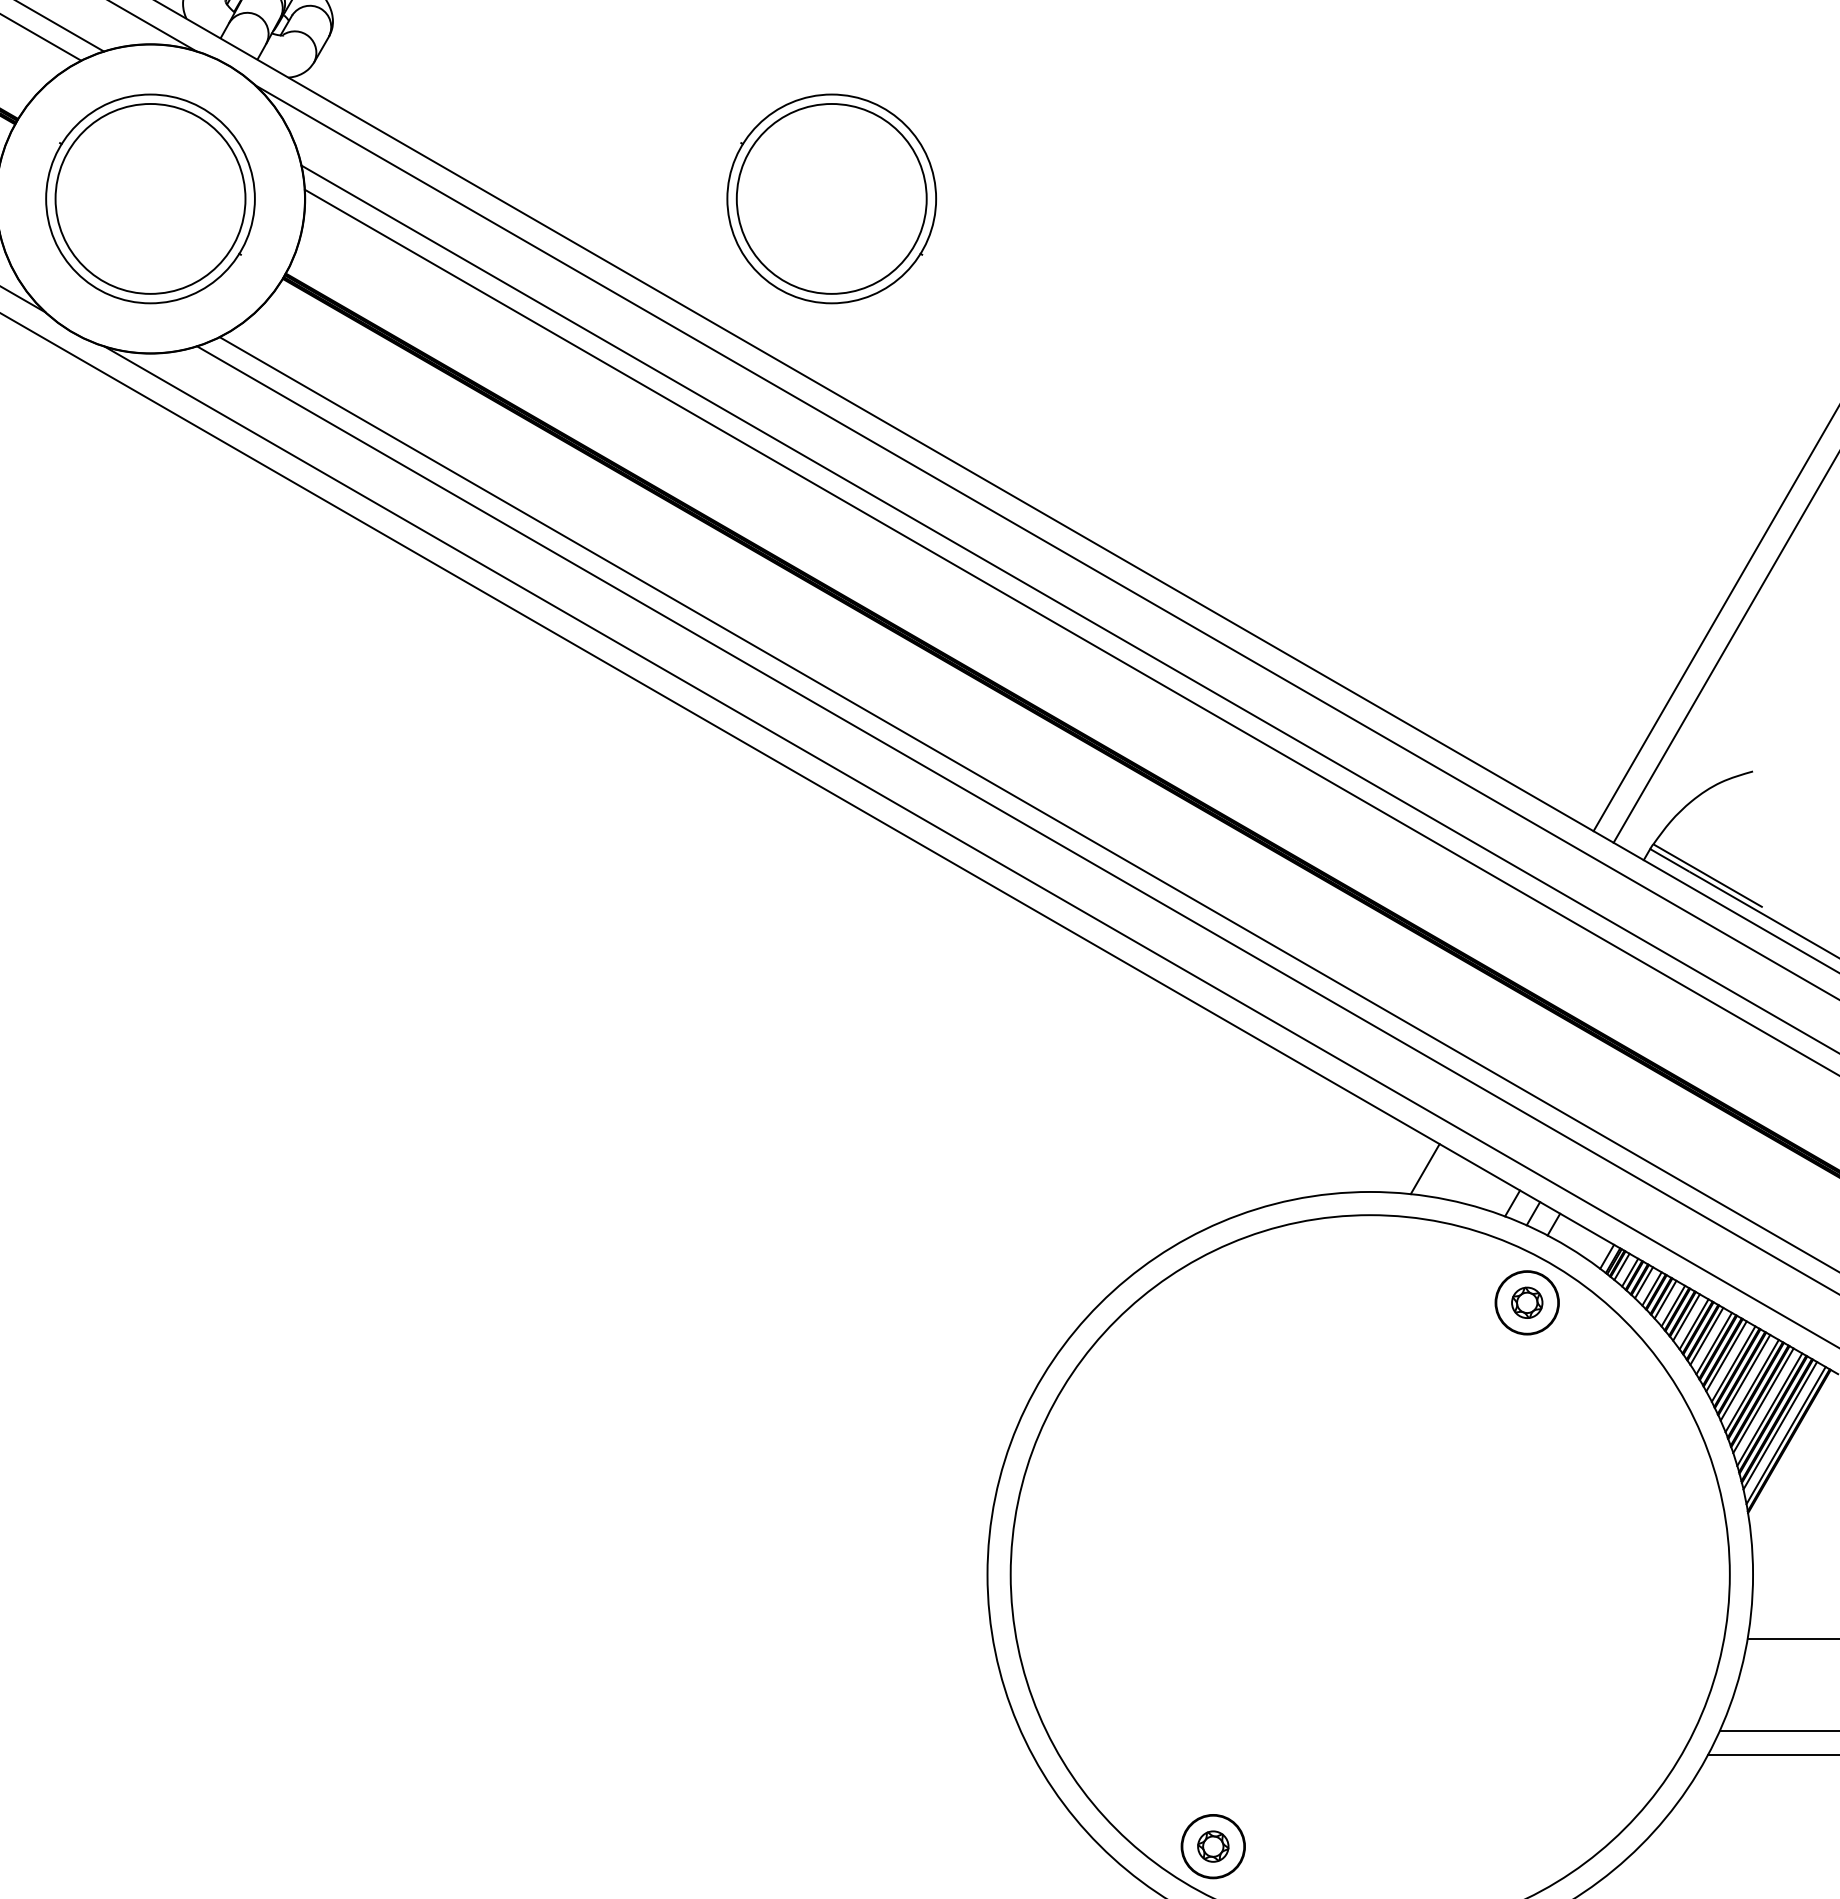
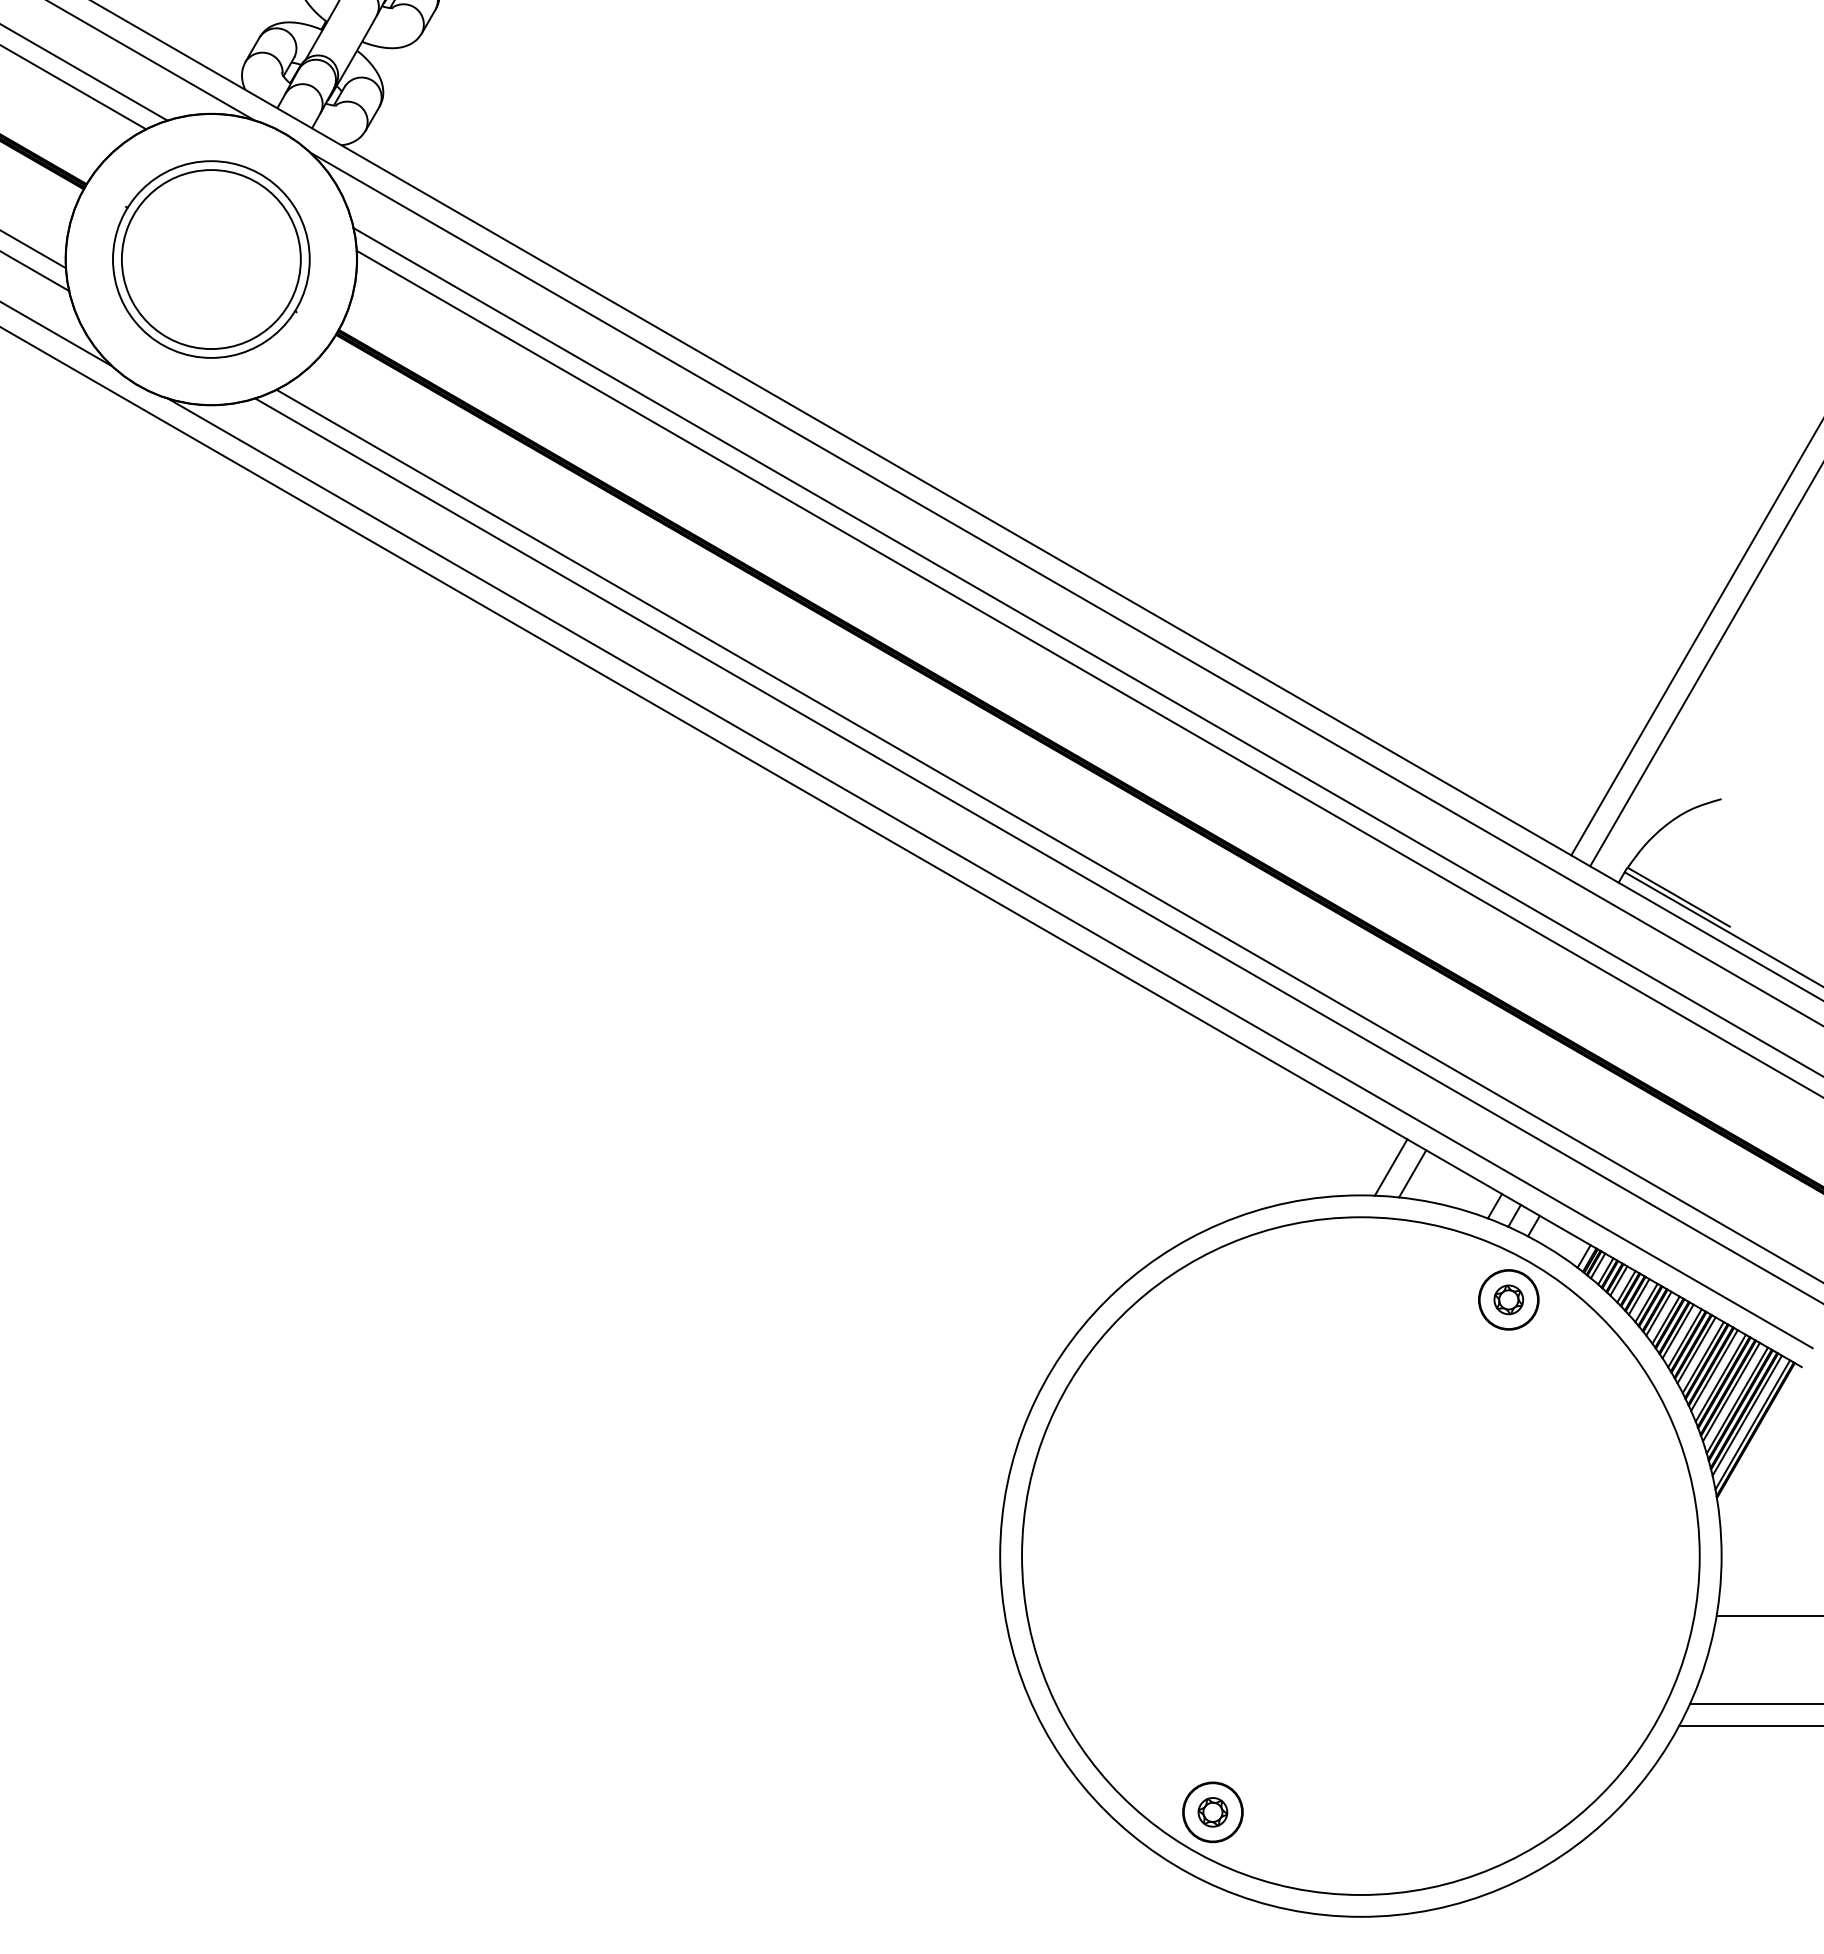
part: (831, 198) -> (853, 259), removed
line: (1401, 1162) -> (1390, 1167), added

